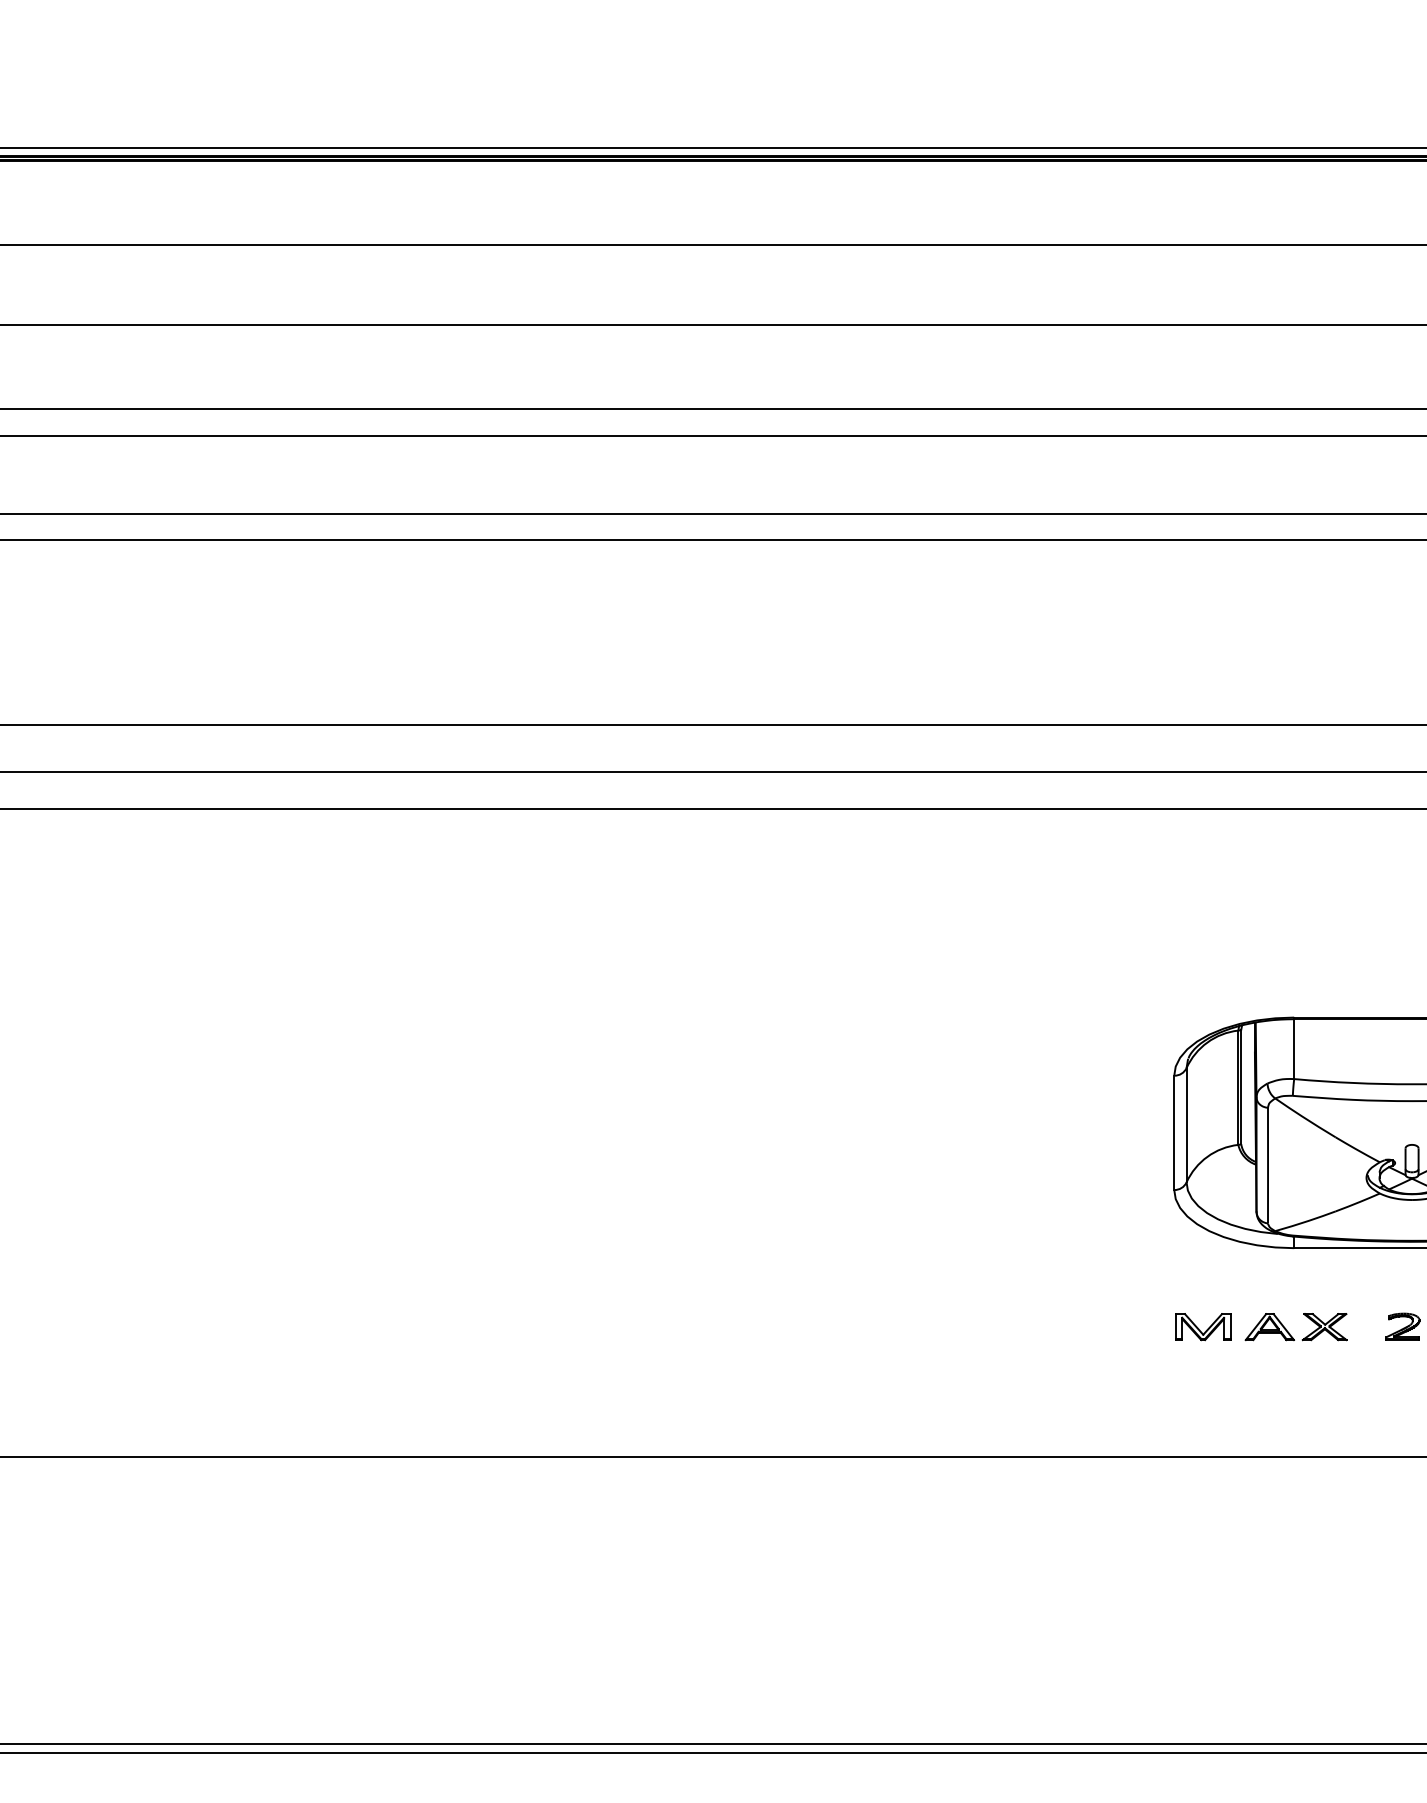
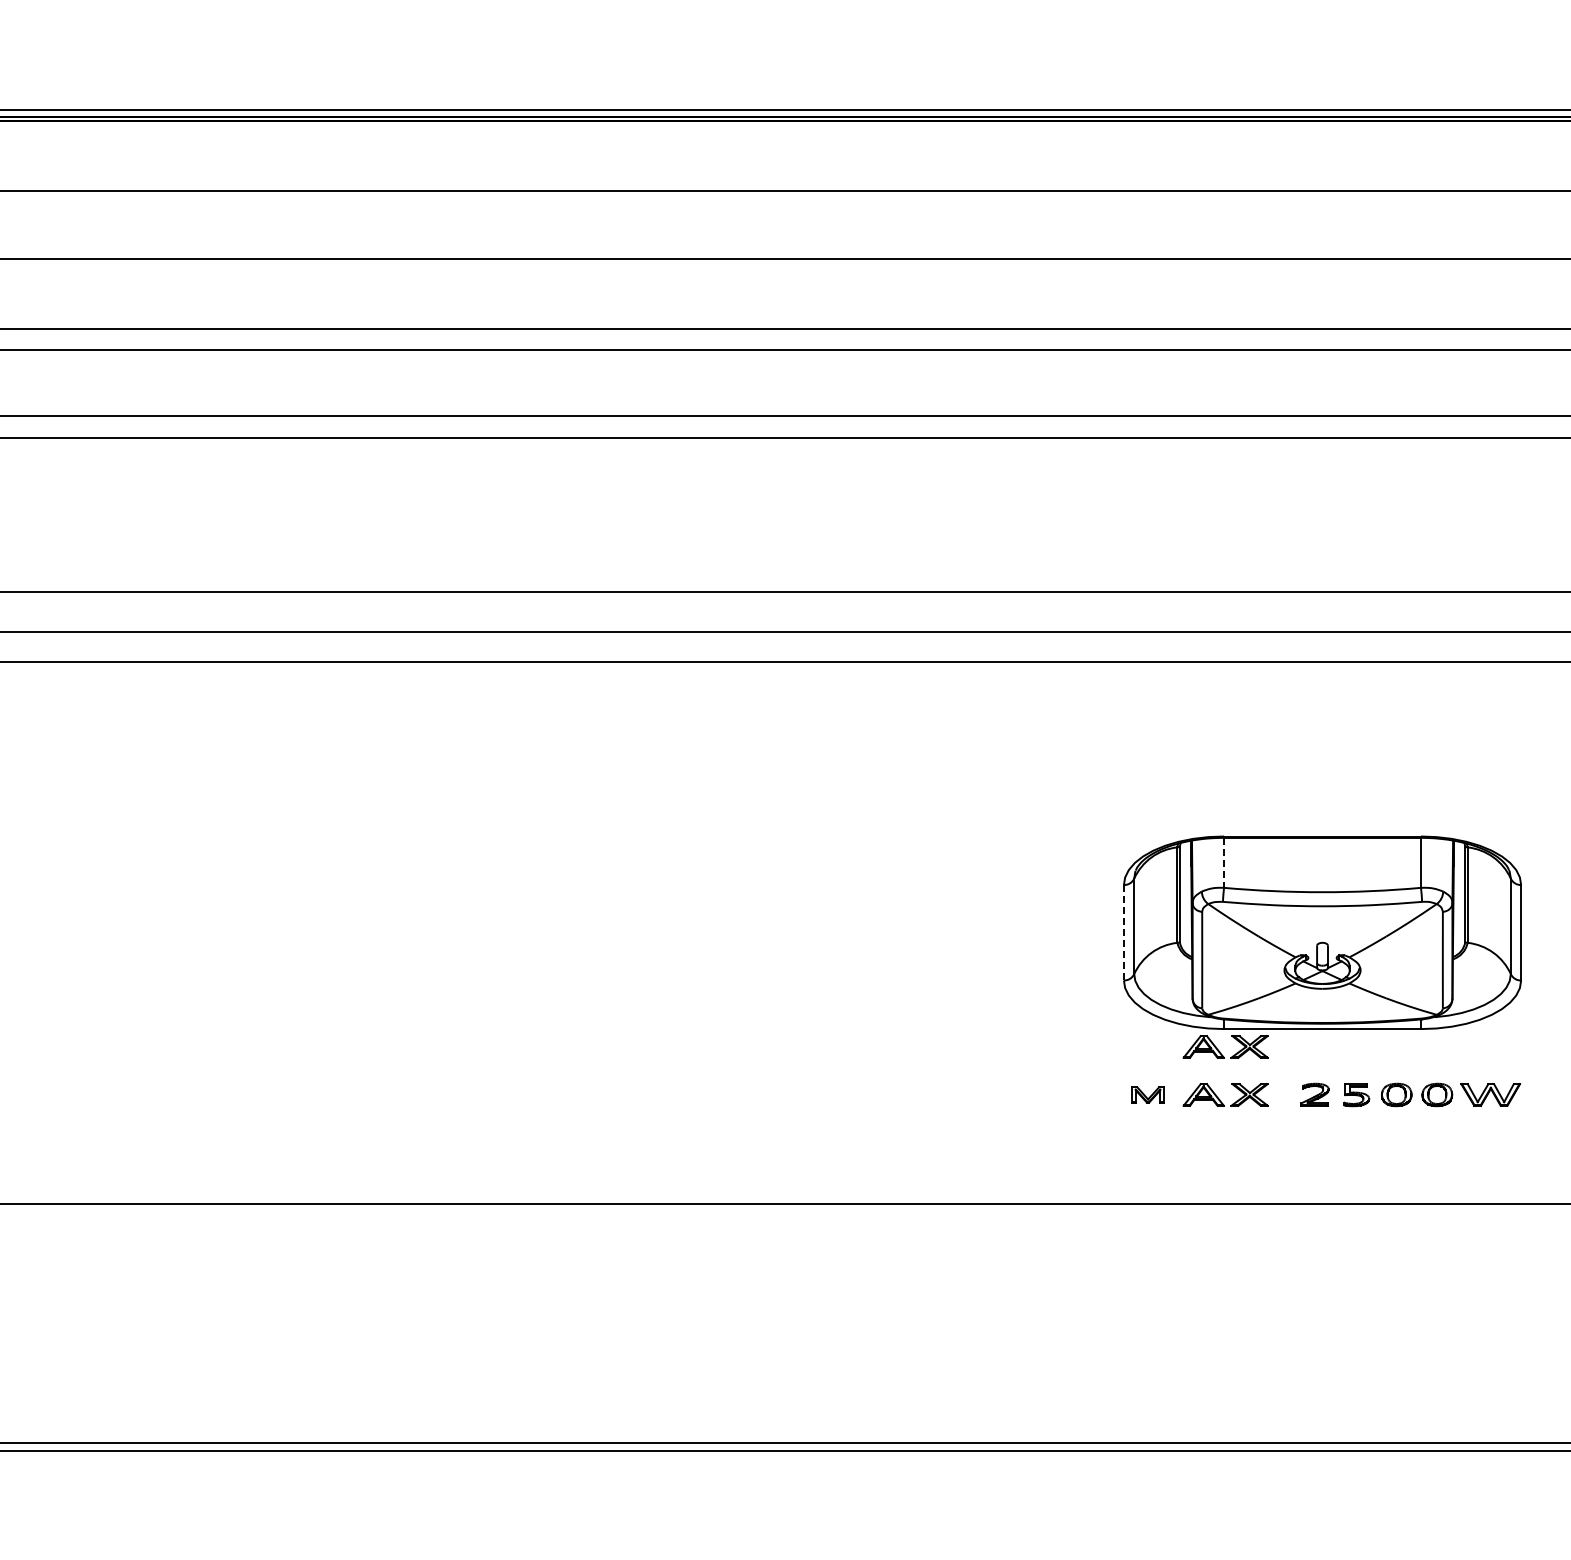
line: (1294, 1049) -> (1224, 863), solid -> dashed
line: (1173, 1132) -> (1123, 932), solid -> dashed
part: (1289, 1275) -> (1220, 1051), added
part: (1202, 1326) -> (1147, 1094), size x0.7

